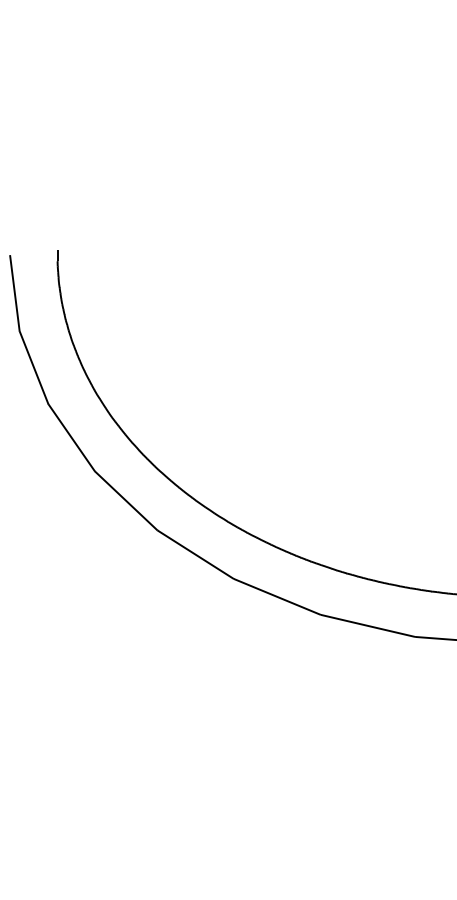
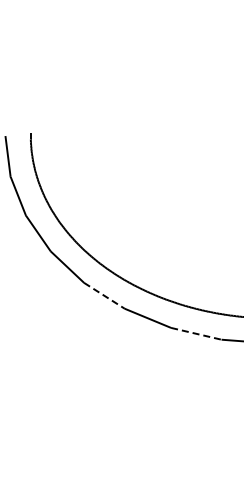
line: (197, 555) -> (105, 296), solid -> dashed
line: (370, 627) -> (197, 334), solid -> dashed

